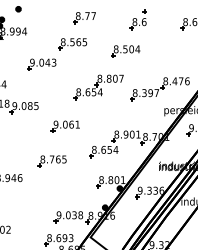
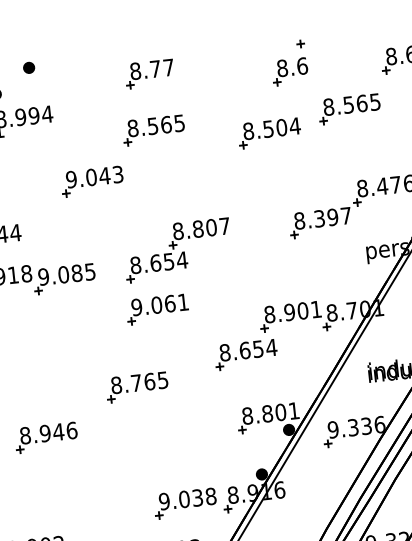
part: (84, 18) -> (149, 74), moved
part: (163, 44) -> (349, 109), added
part: (98, 87) -> (177, 250), moved

